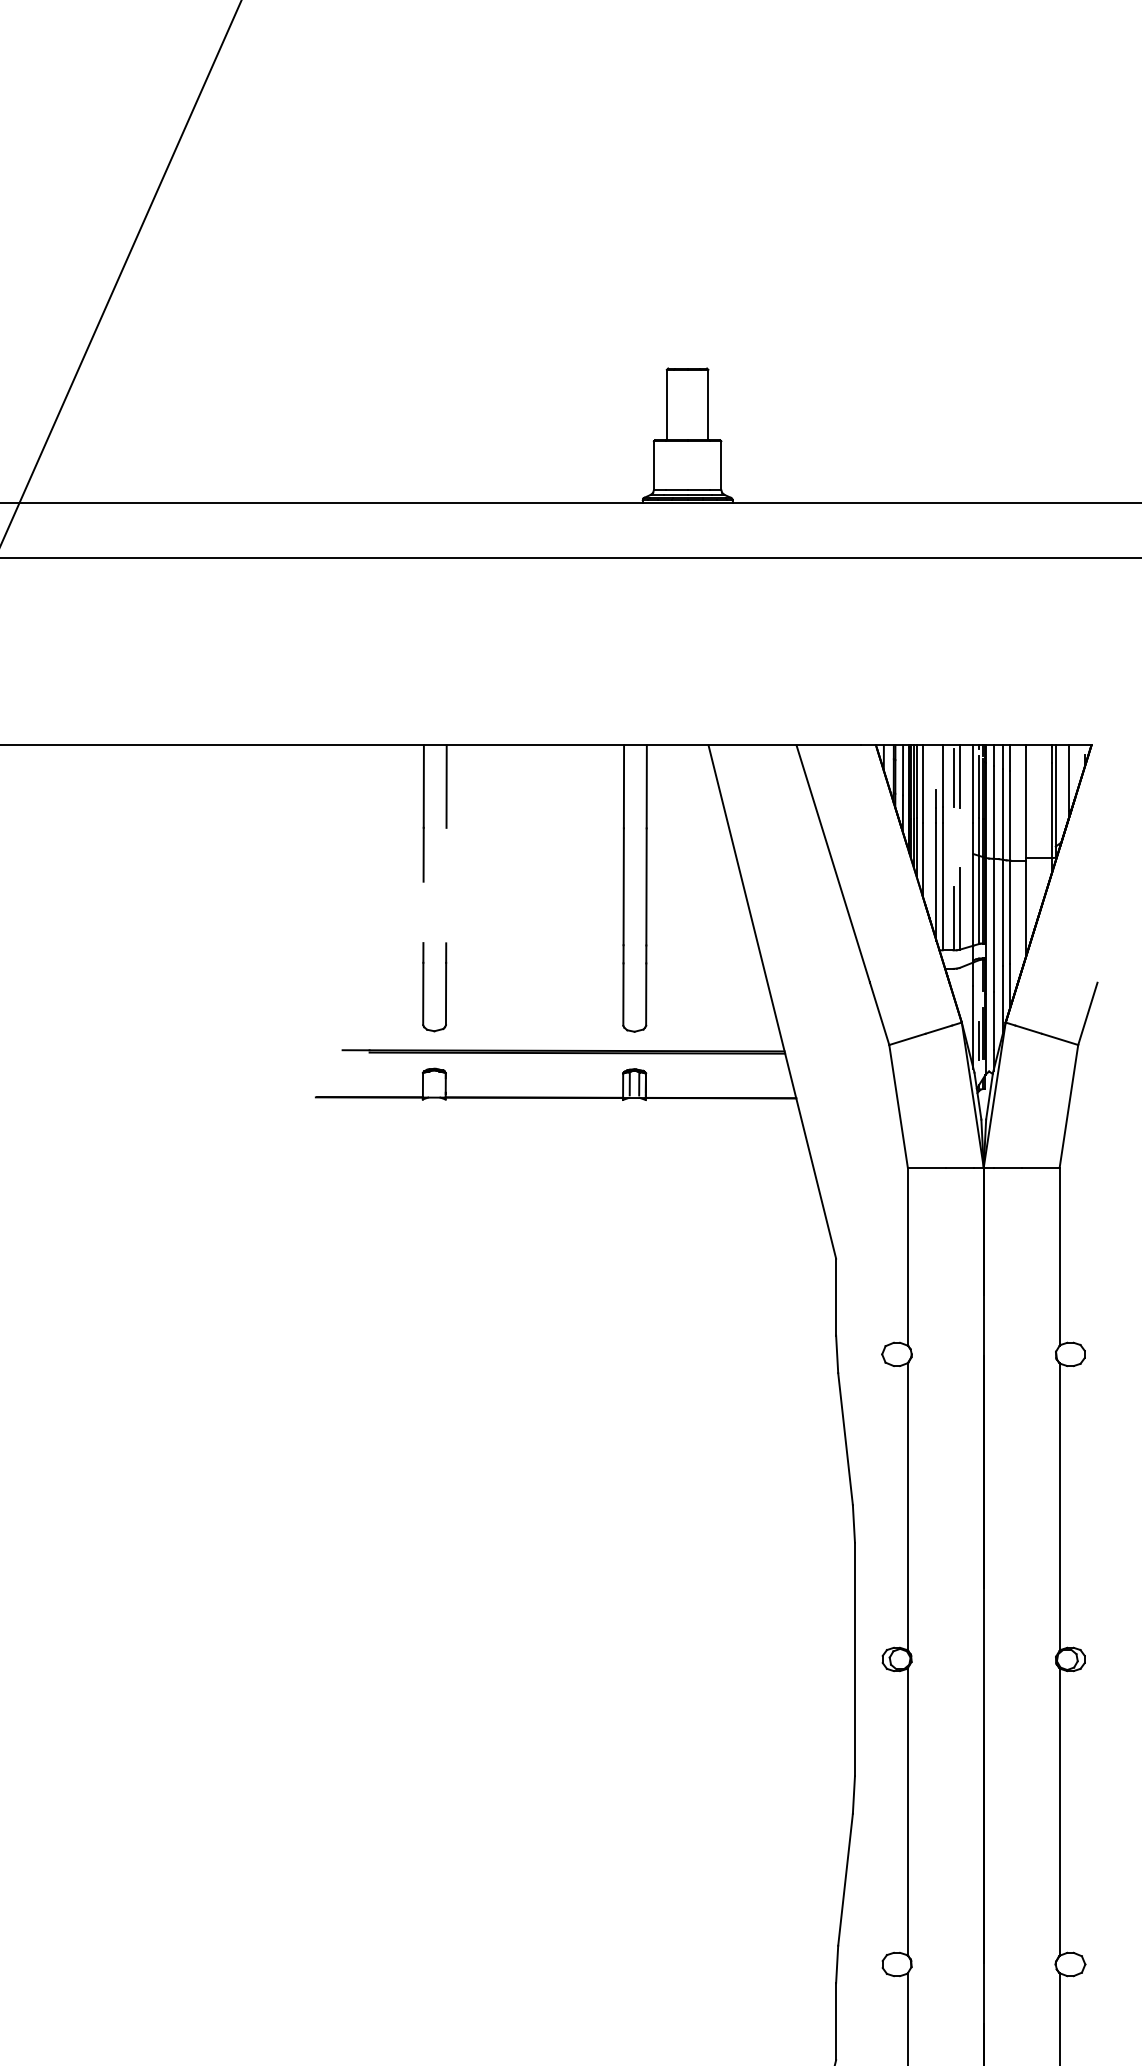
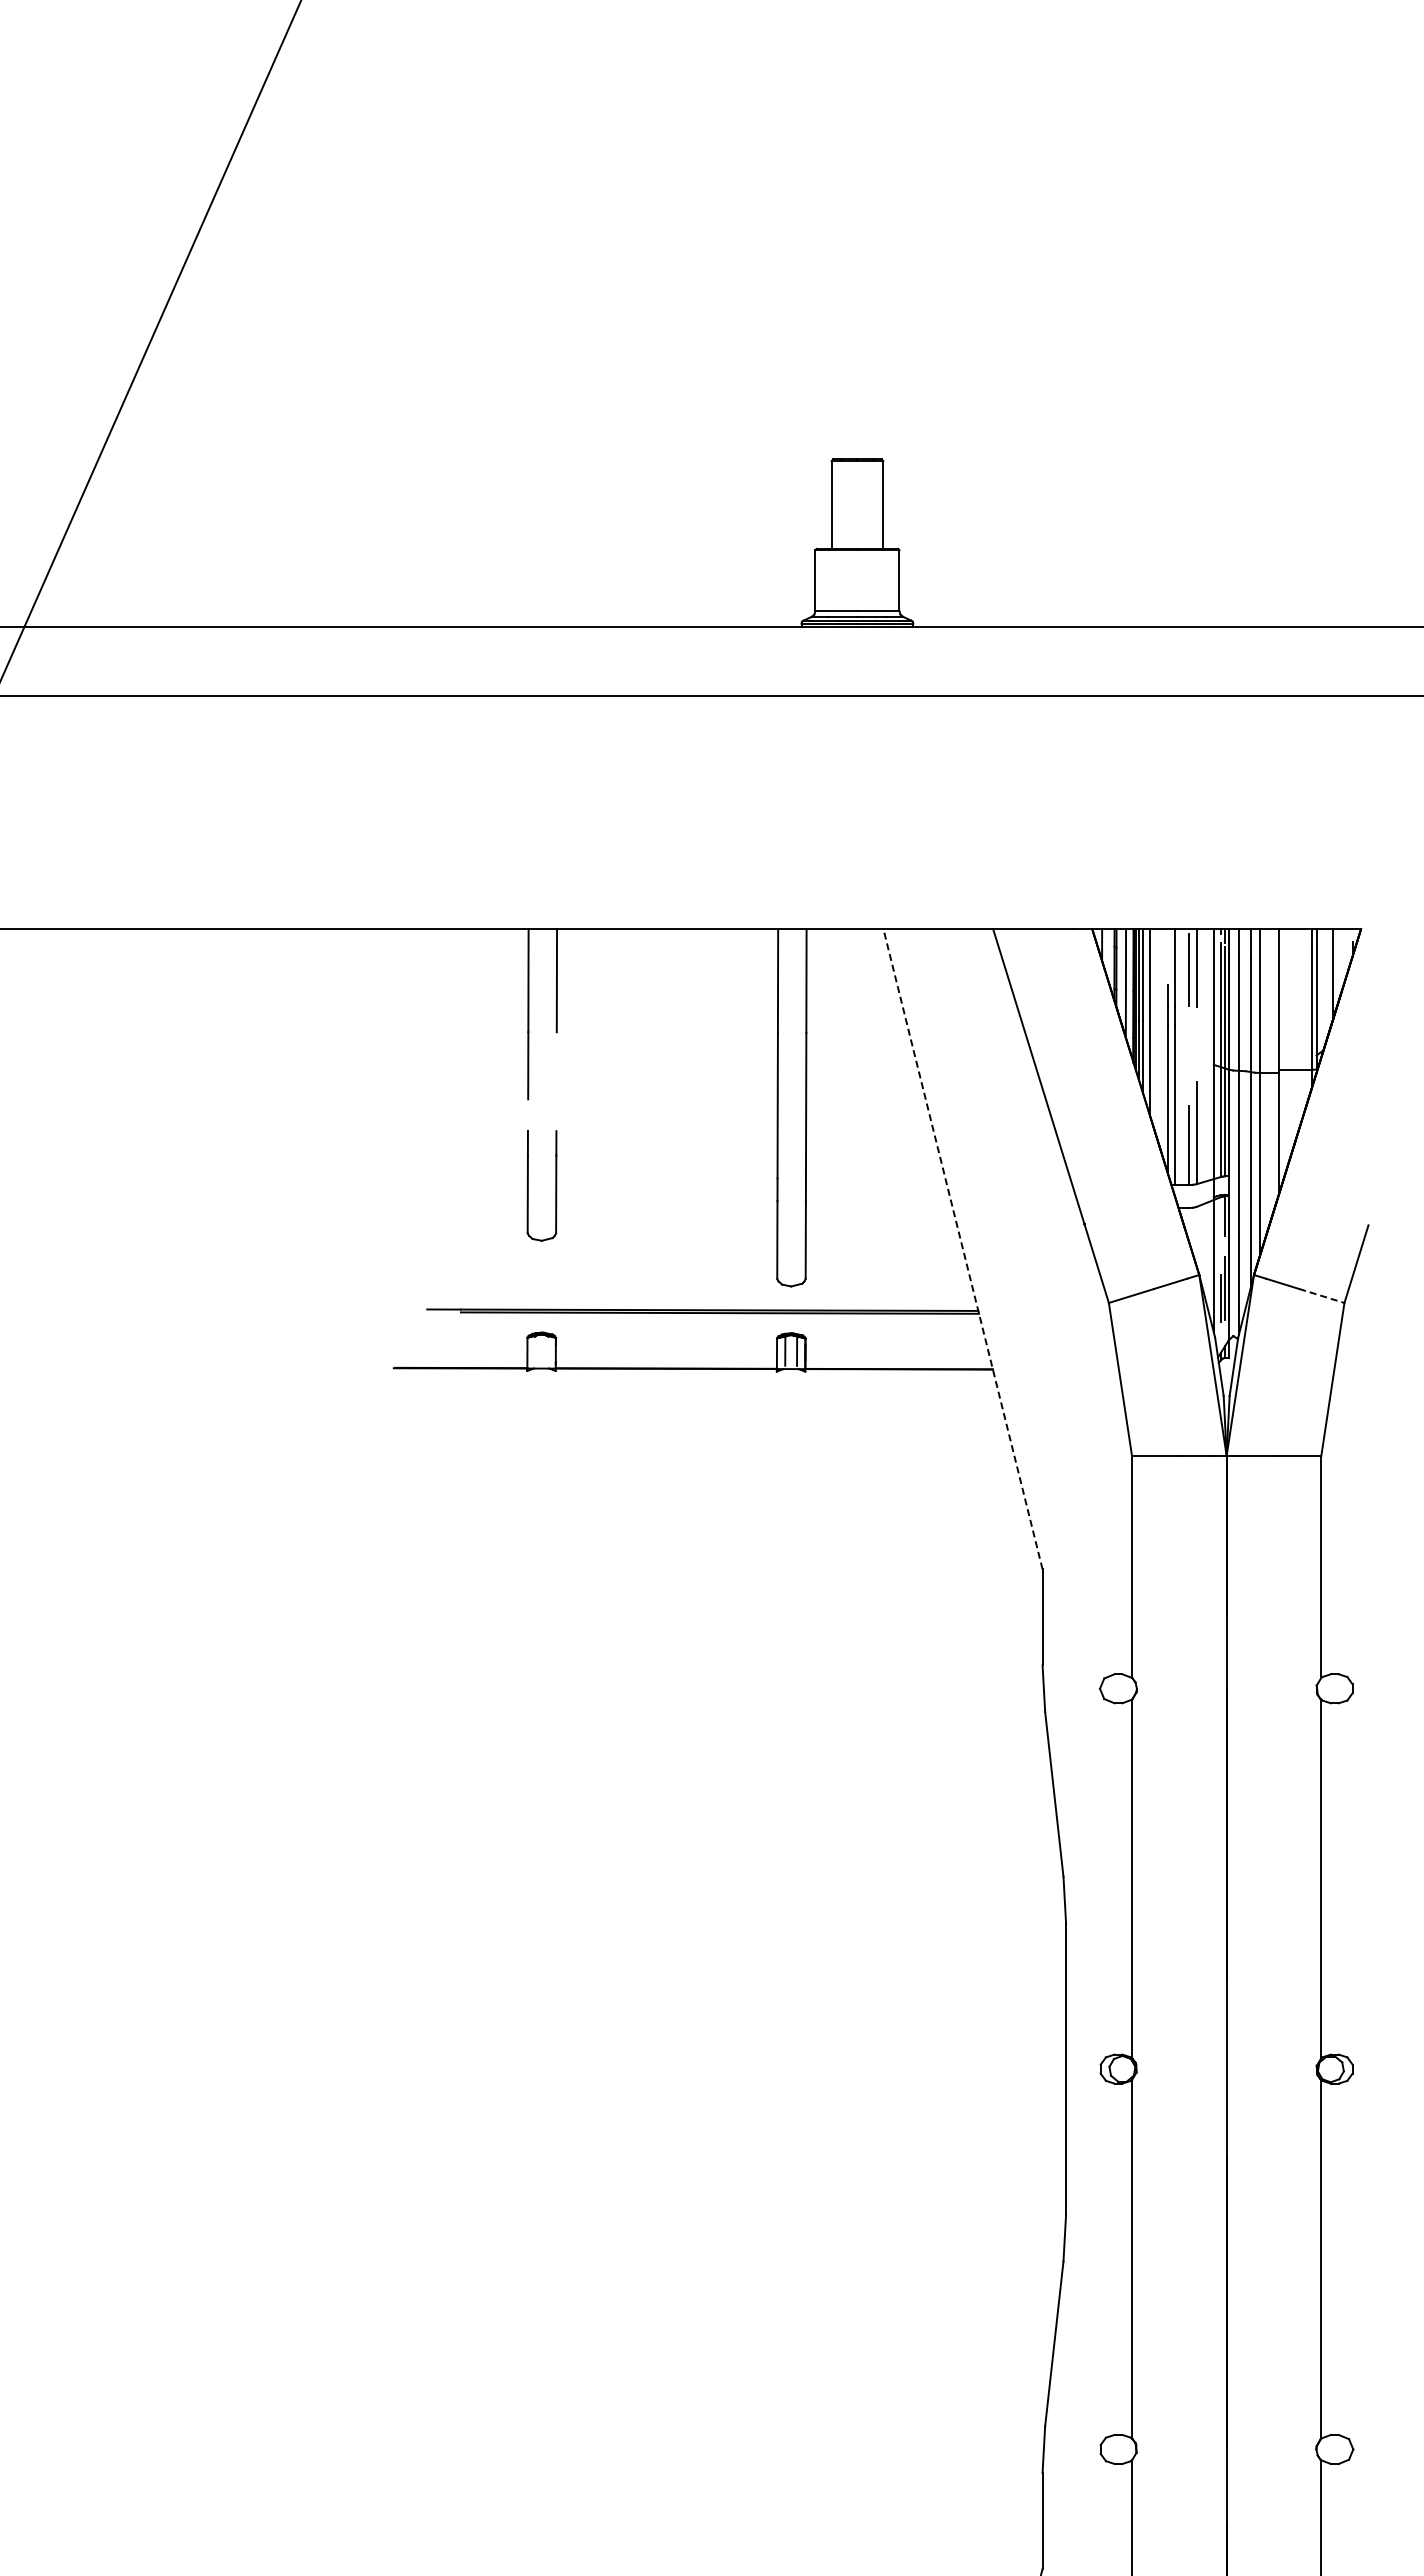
part: (423, 986) -> (528, 1185), moved
line: (772, 1002) -> (963, 1249), solid -> dashed
line: (1059, 1039) -> (1321, 1295), solid -> dashed

